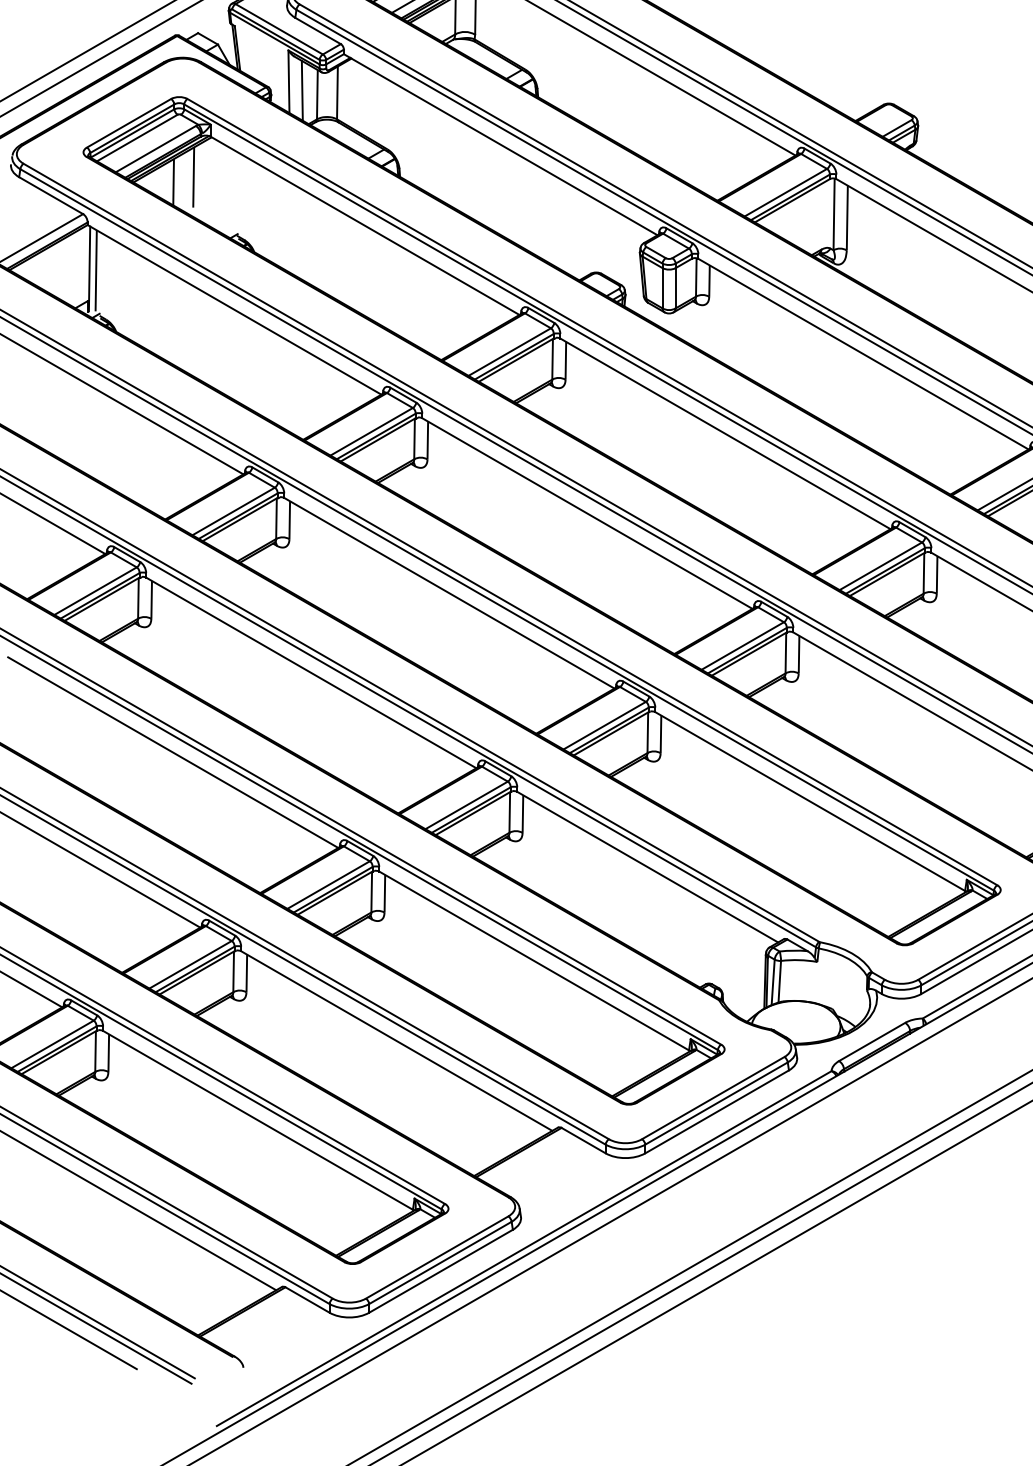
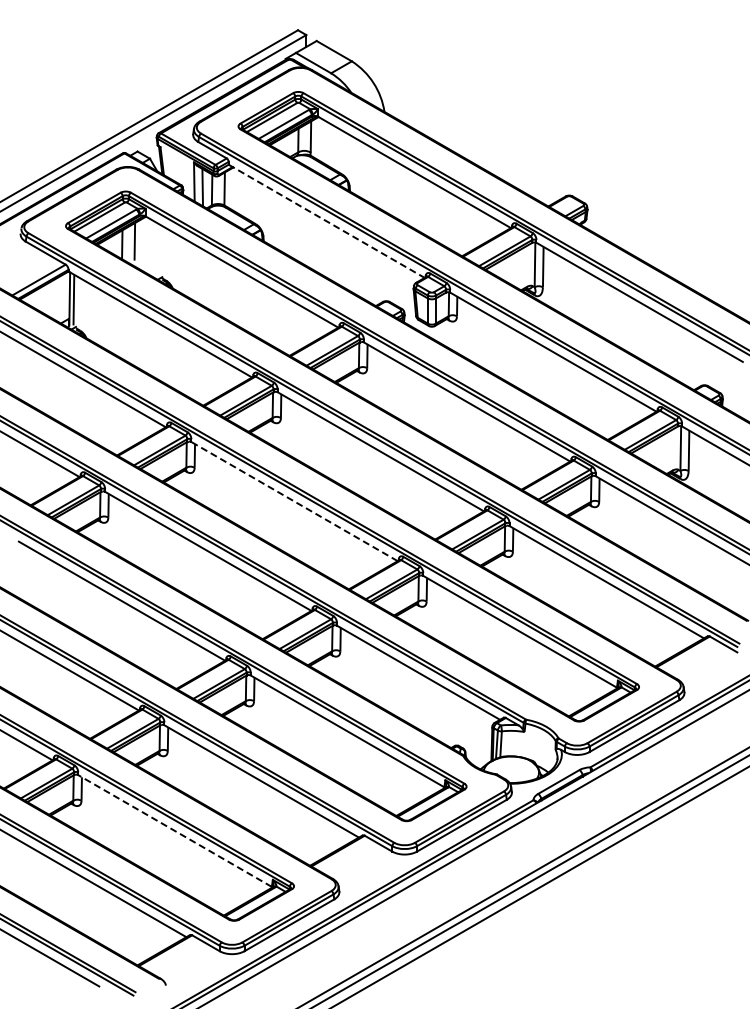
line: (502, 145) -> (327, 221), solid -> dashed
line: (449, 593) -> (294, 501), solid -> dashed
line: (258, 1119) -> (175, 830), solid -> dashed

